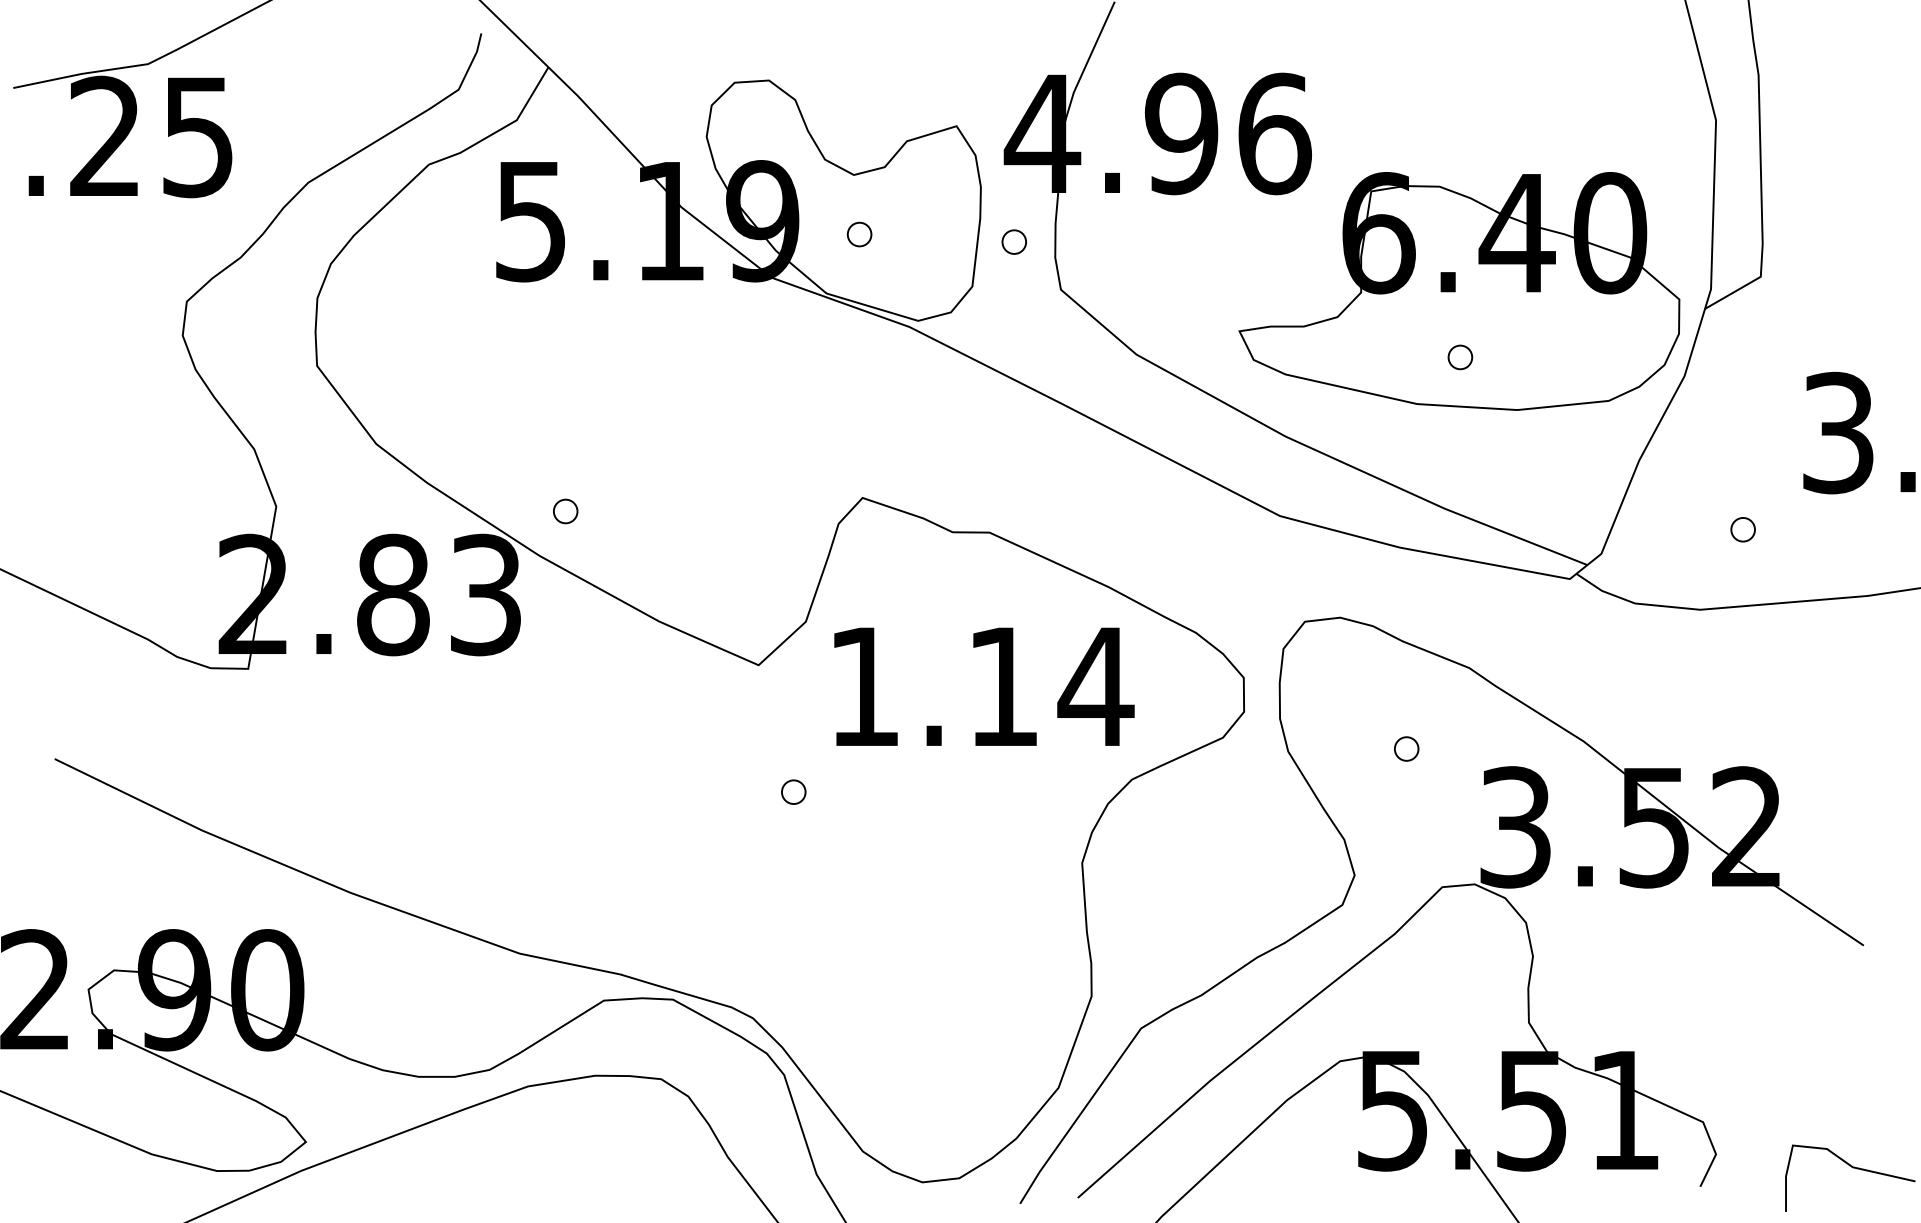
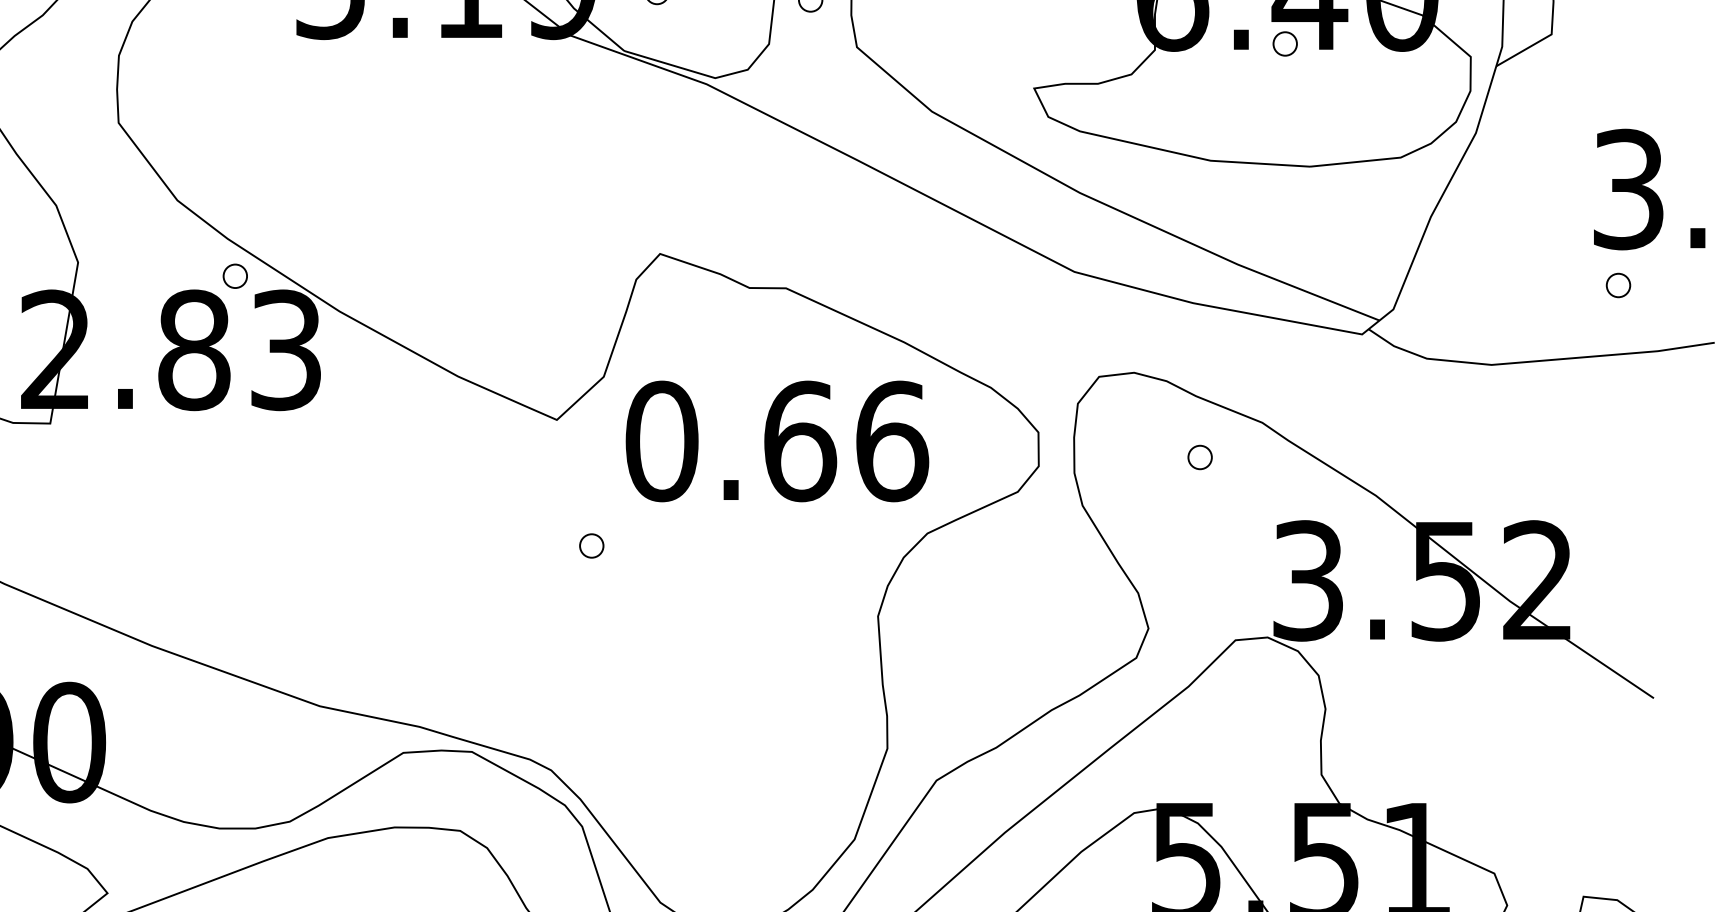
part: (1460, 357) -> (1285, 44), moved
part: (565, 511) -> (235, 276), moved
part: (1742, 529) -> (1617, 285), moved
text: (981, 686) -> (778, 441), 1.14 -> 0.66
part: (1406, 748) -> (1199, 456), moved

